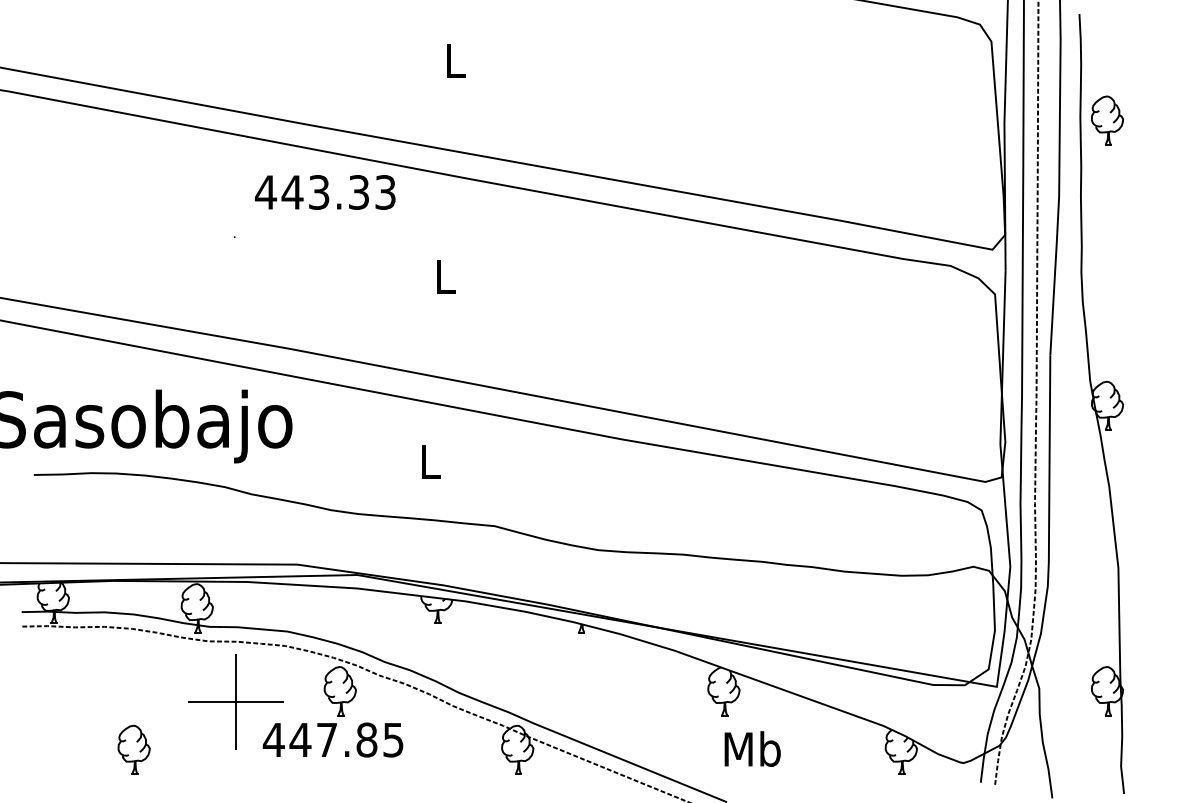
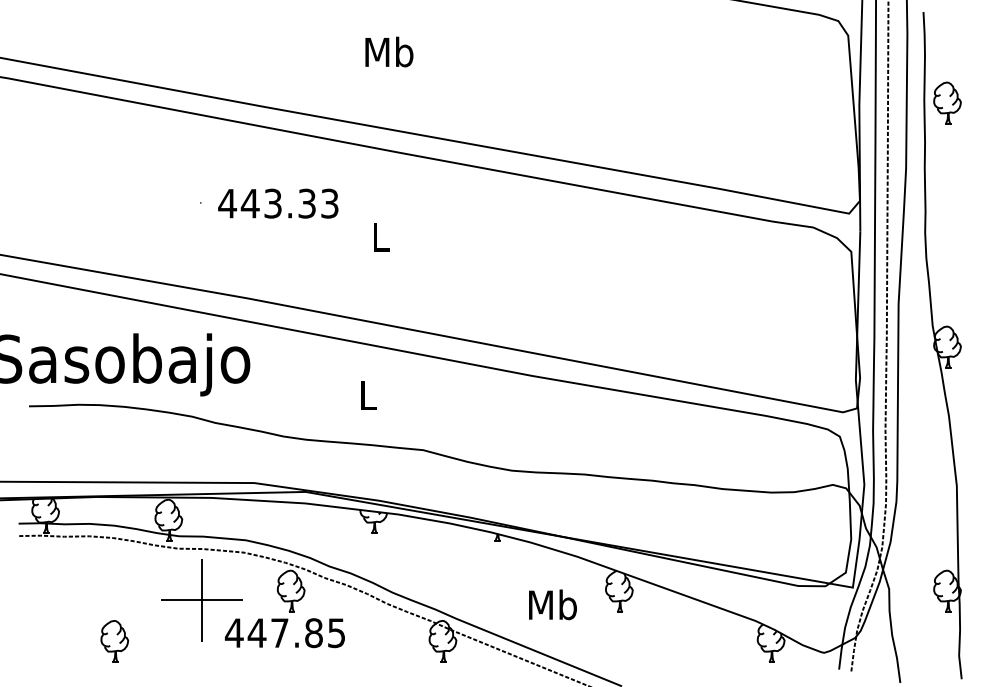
text: (455, 60) -> (389, 51), L -> Mb
text: (325, 192) -> (278, 203), moved
text: (752, 748) -> (552, 604), moved

